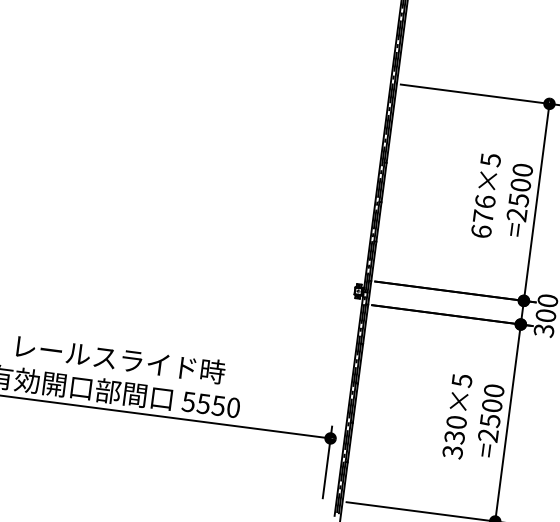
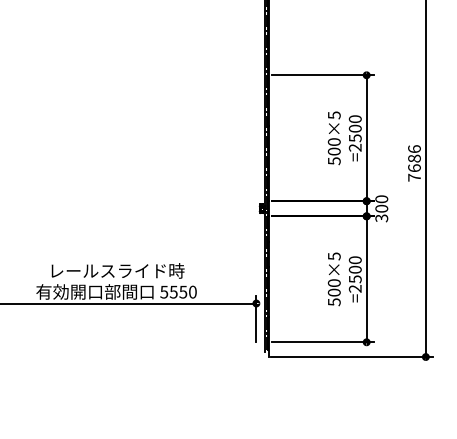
text: (482, 216) -> (333, 151), 676×5 -> 500×5
text: (452, 443) -> (333, 296), 330×5 -> 500×5

